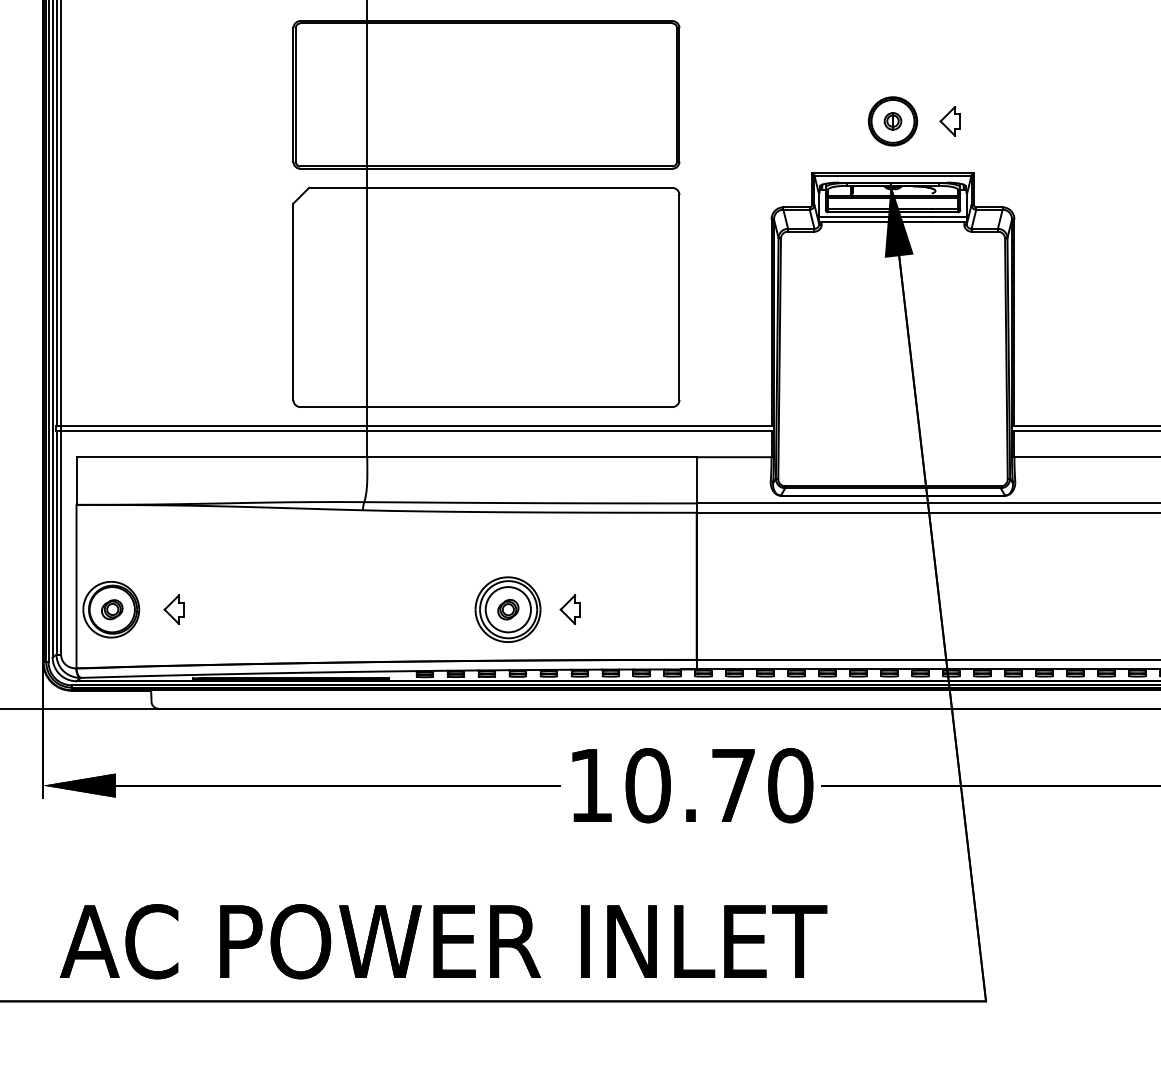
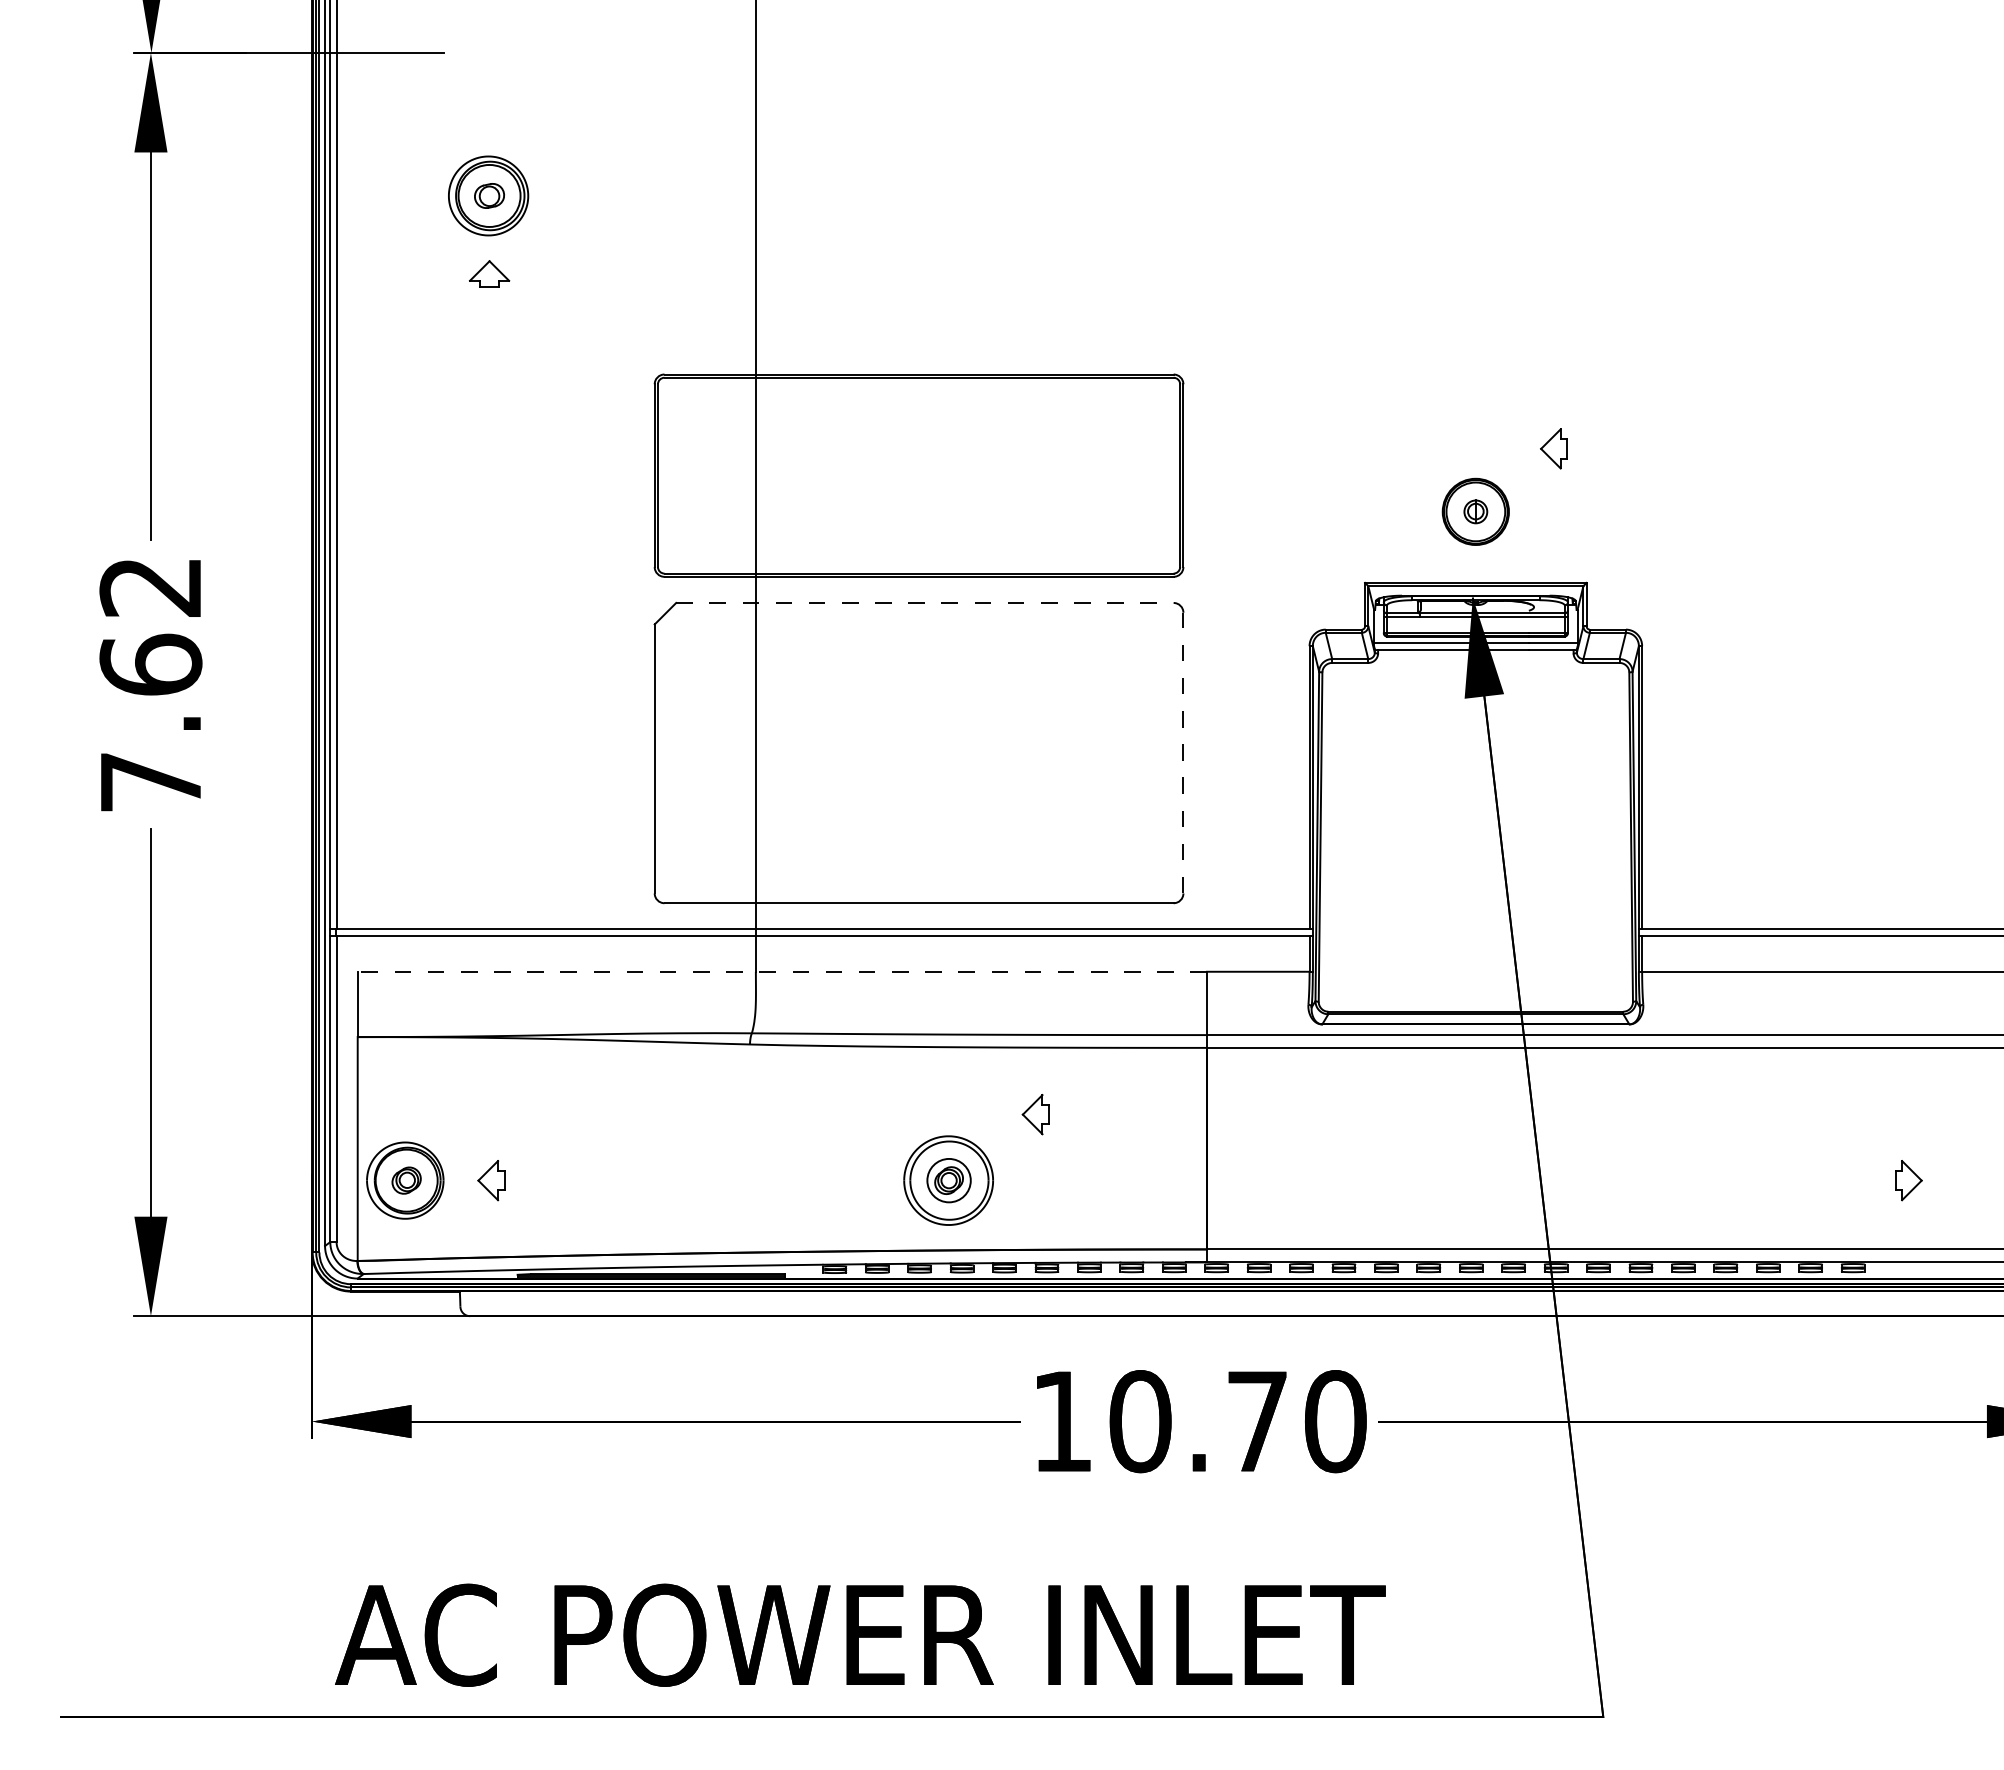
part: (949, 121) -> (1553, 448), moved
line: (490, 187) -> (924, 602), solid -> dashed
line: (679, 297) -> (1183, 752), solid -> dashed
line: (386, 456) -> (782, 971), solid -> dashed
circle: (508, 609) -> (949, 1180), size x0.7
part: (569, 609) -> (1035, 1114), moved

